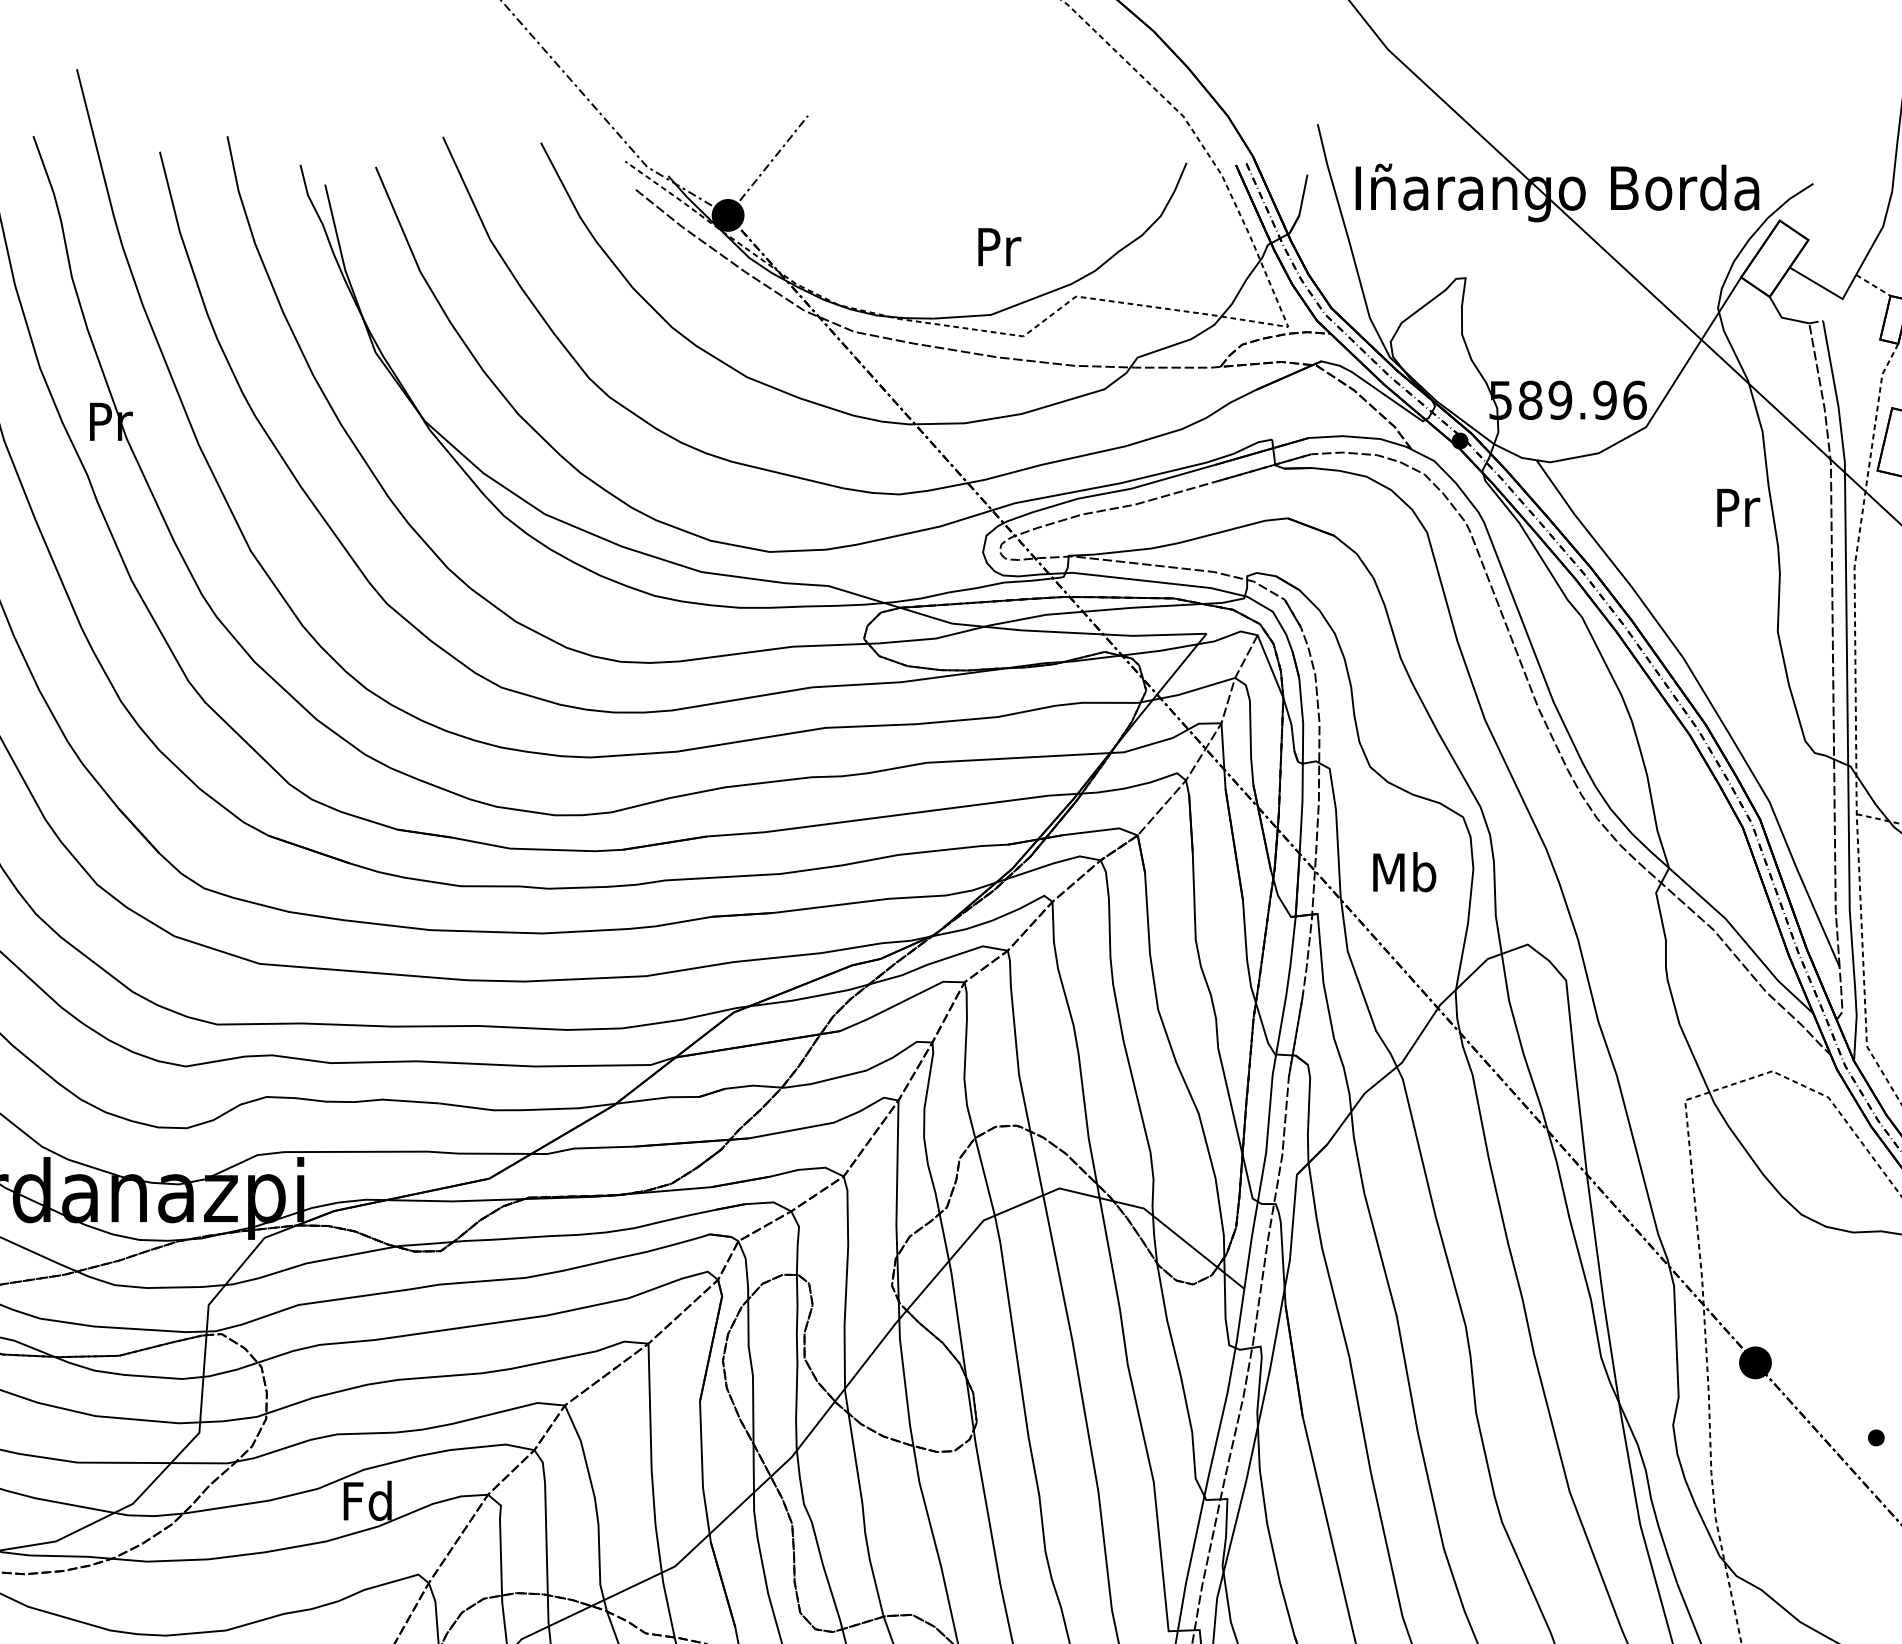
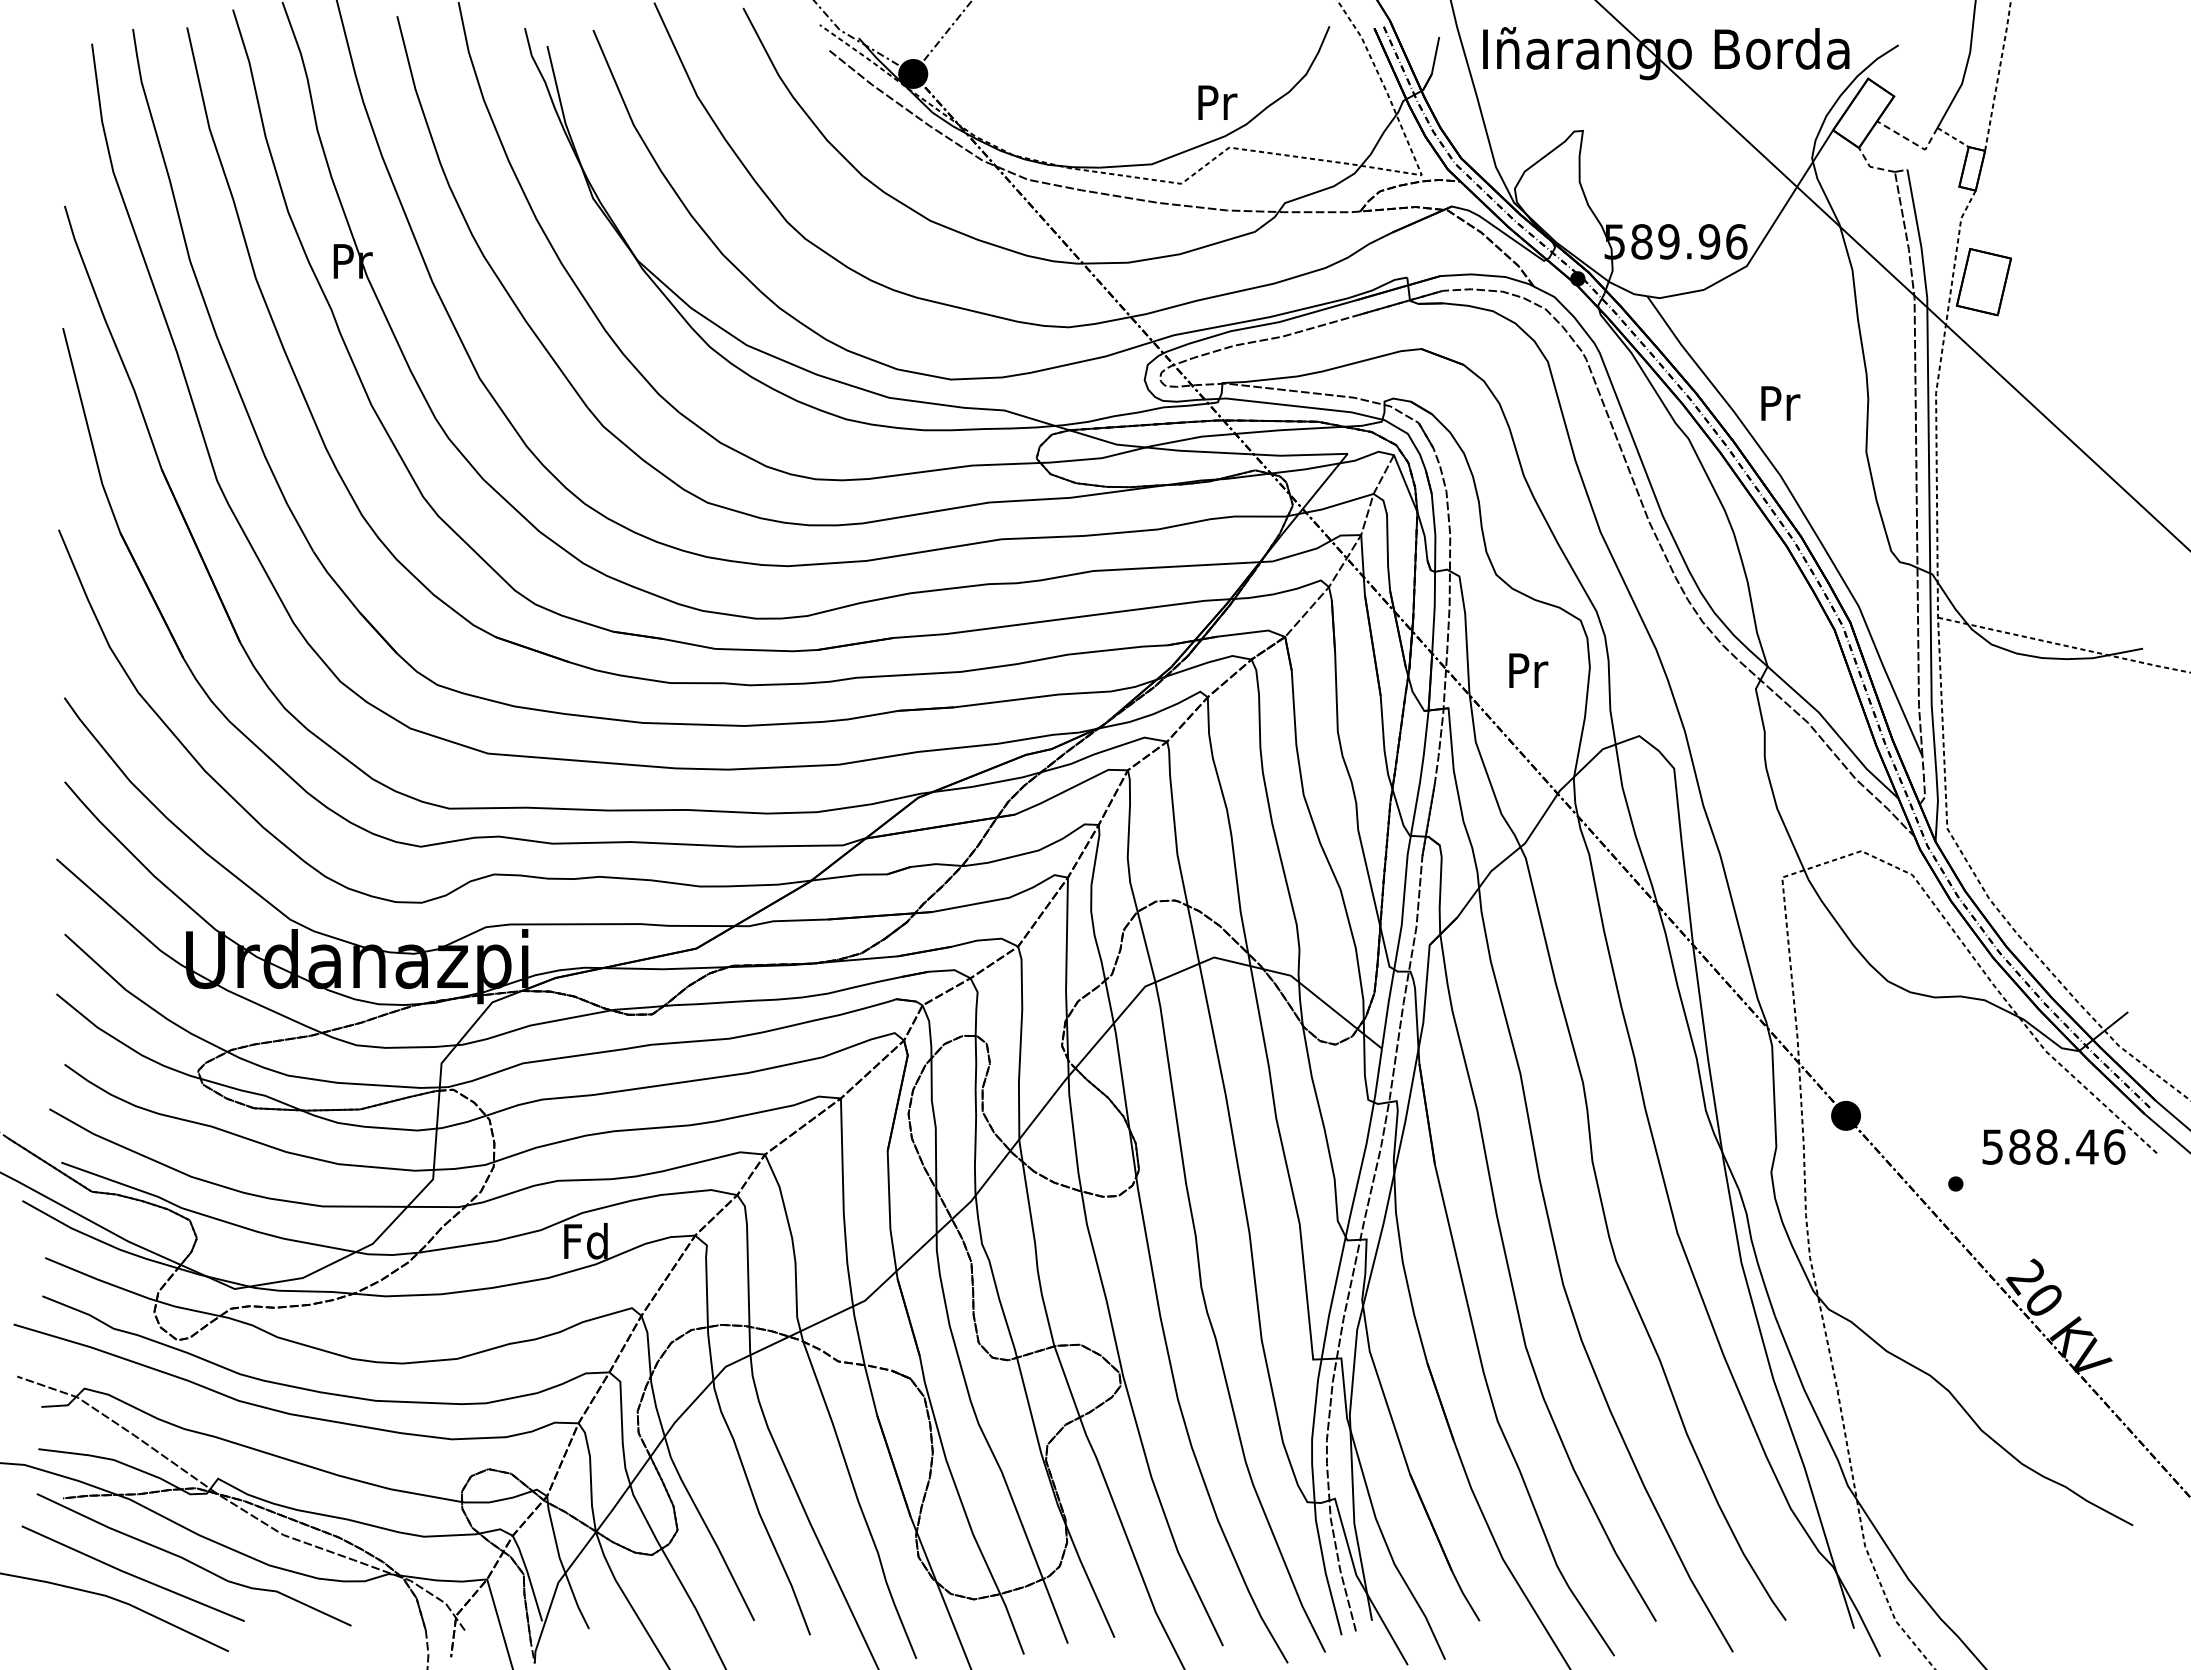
text: (999, 246) -> (1217, 102), moved
line: (1828, 290) -> (1912, 142), solid -> dashed
line: (1782, 318) -> (1870, 167), solid -> dashed
text: (1738, 507) -> (1780, 403), moved
text: (1404, 872) -> (1527, 670), Mb -> Pr

